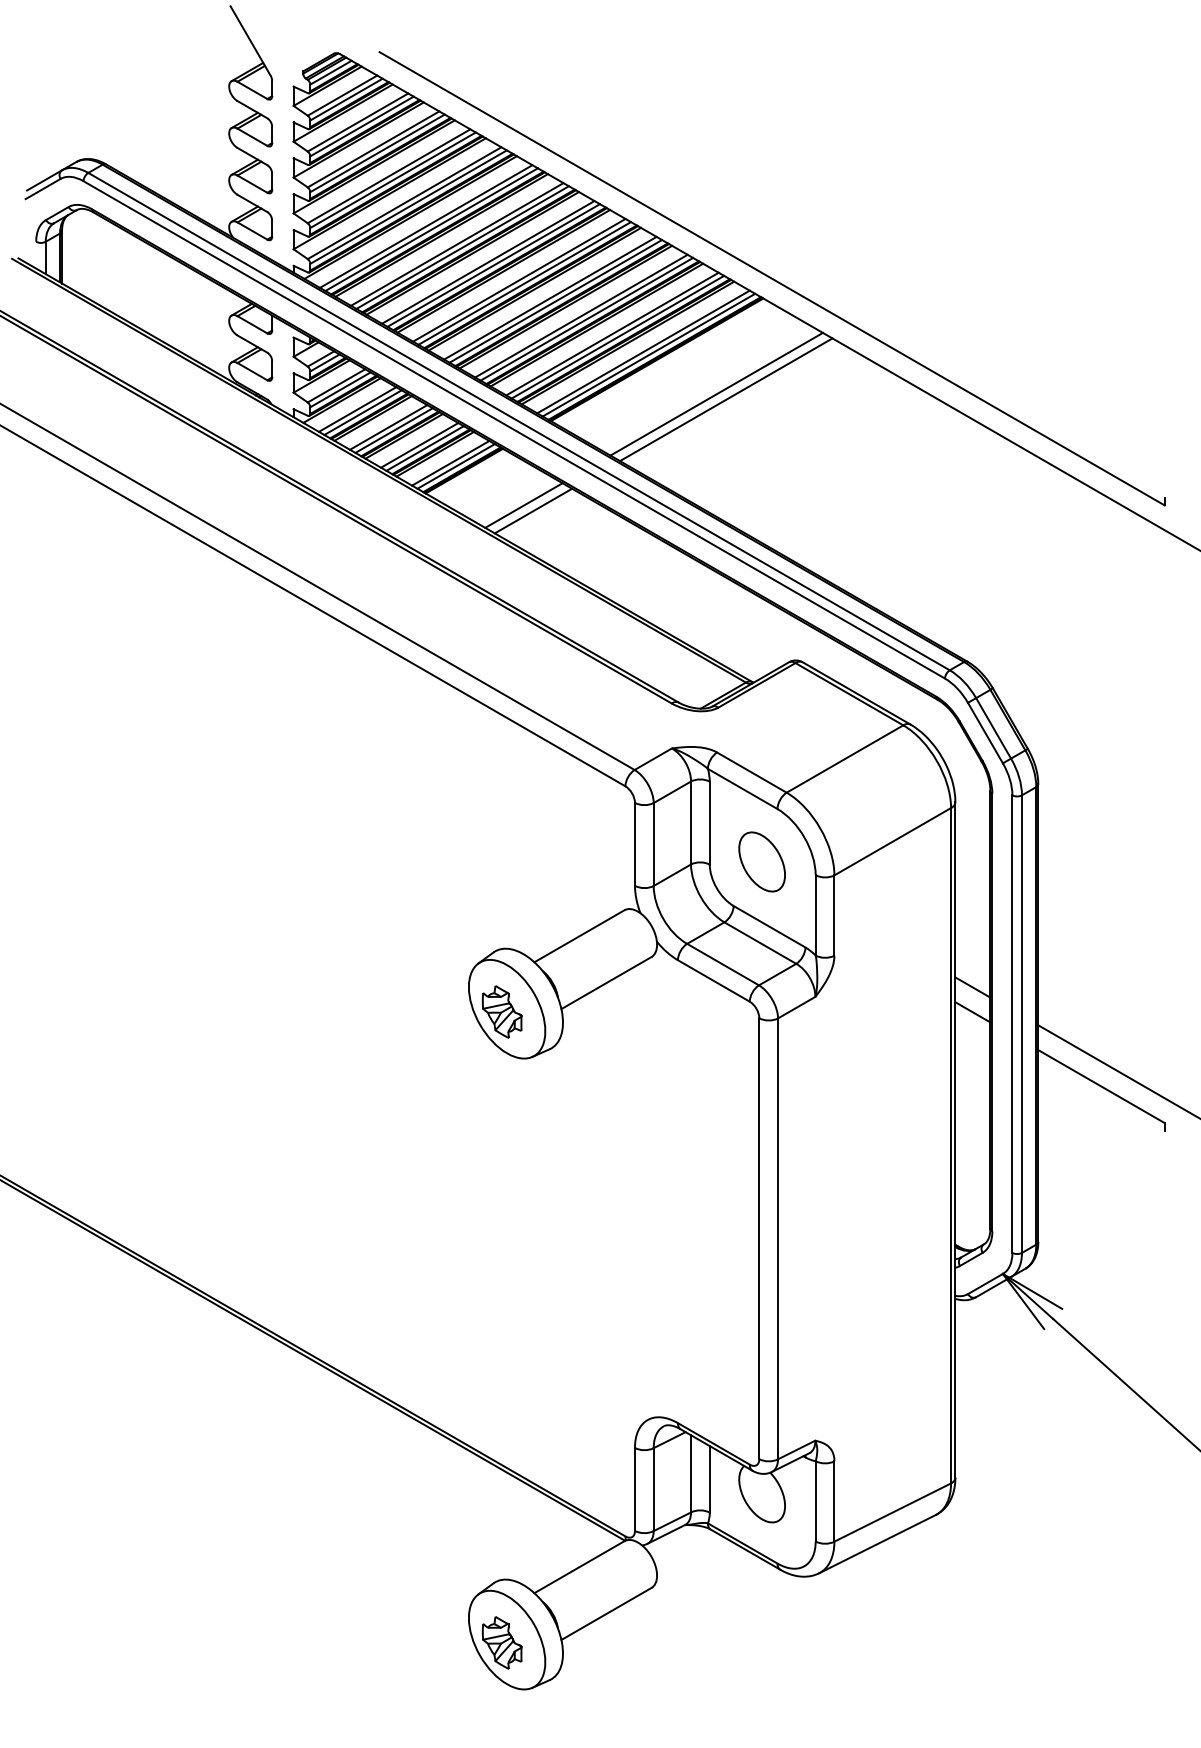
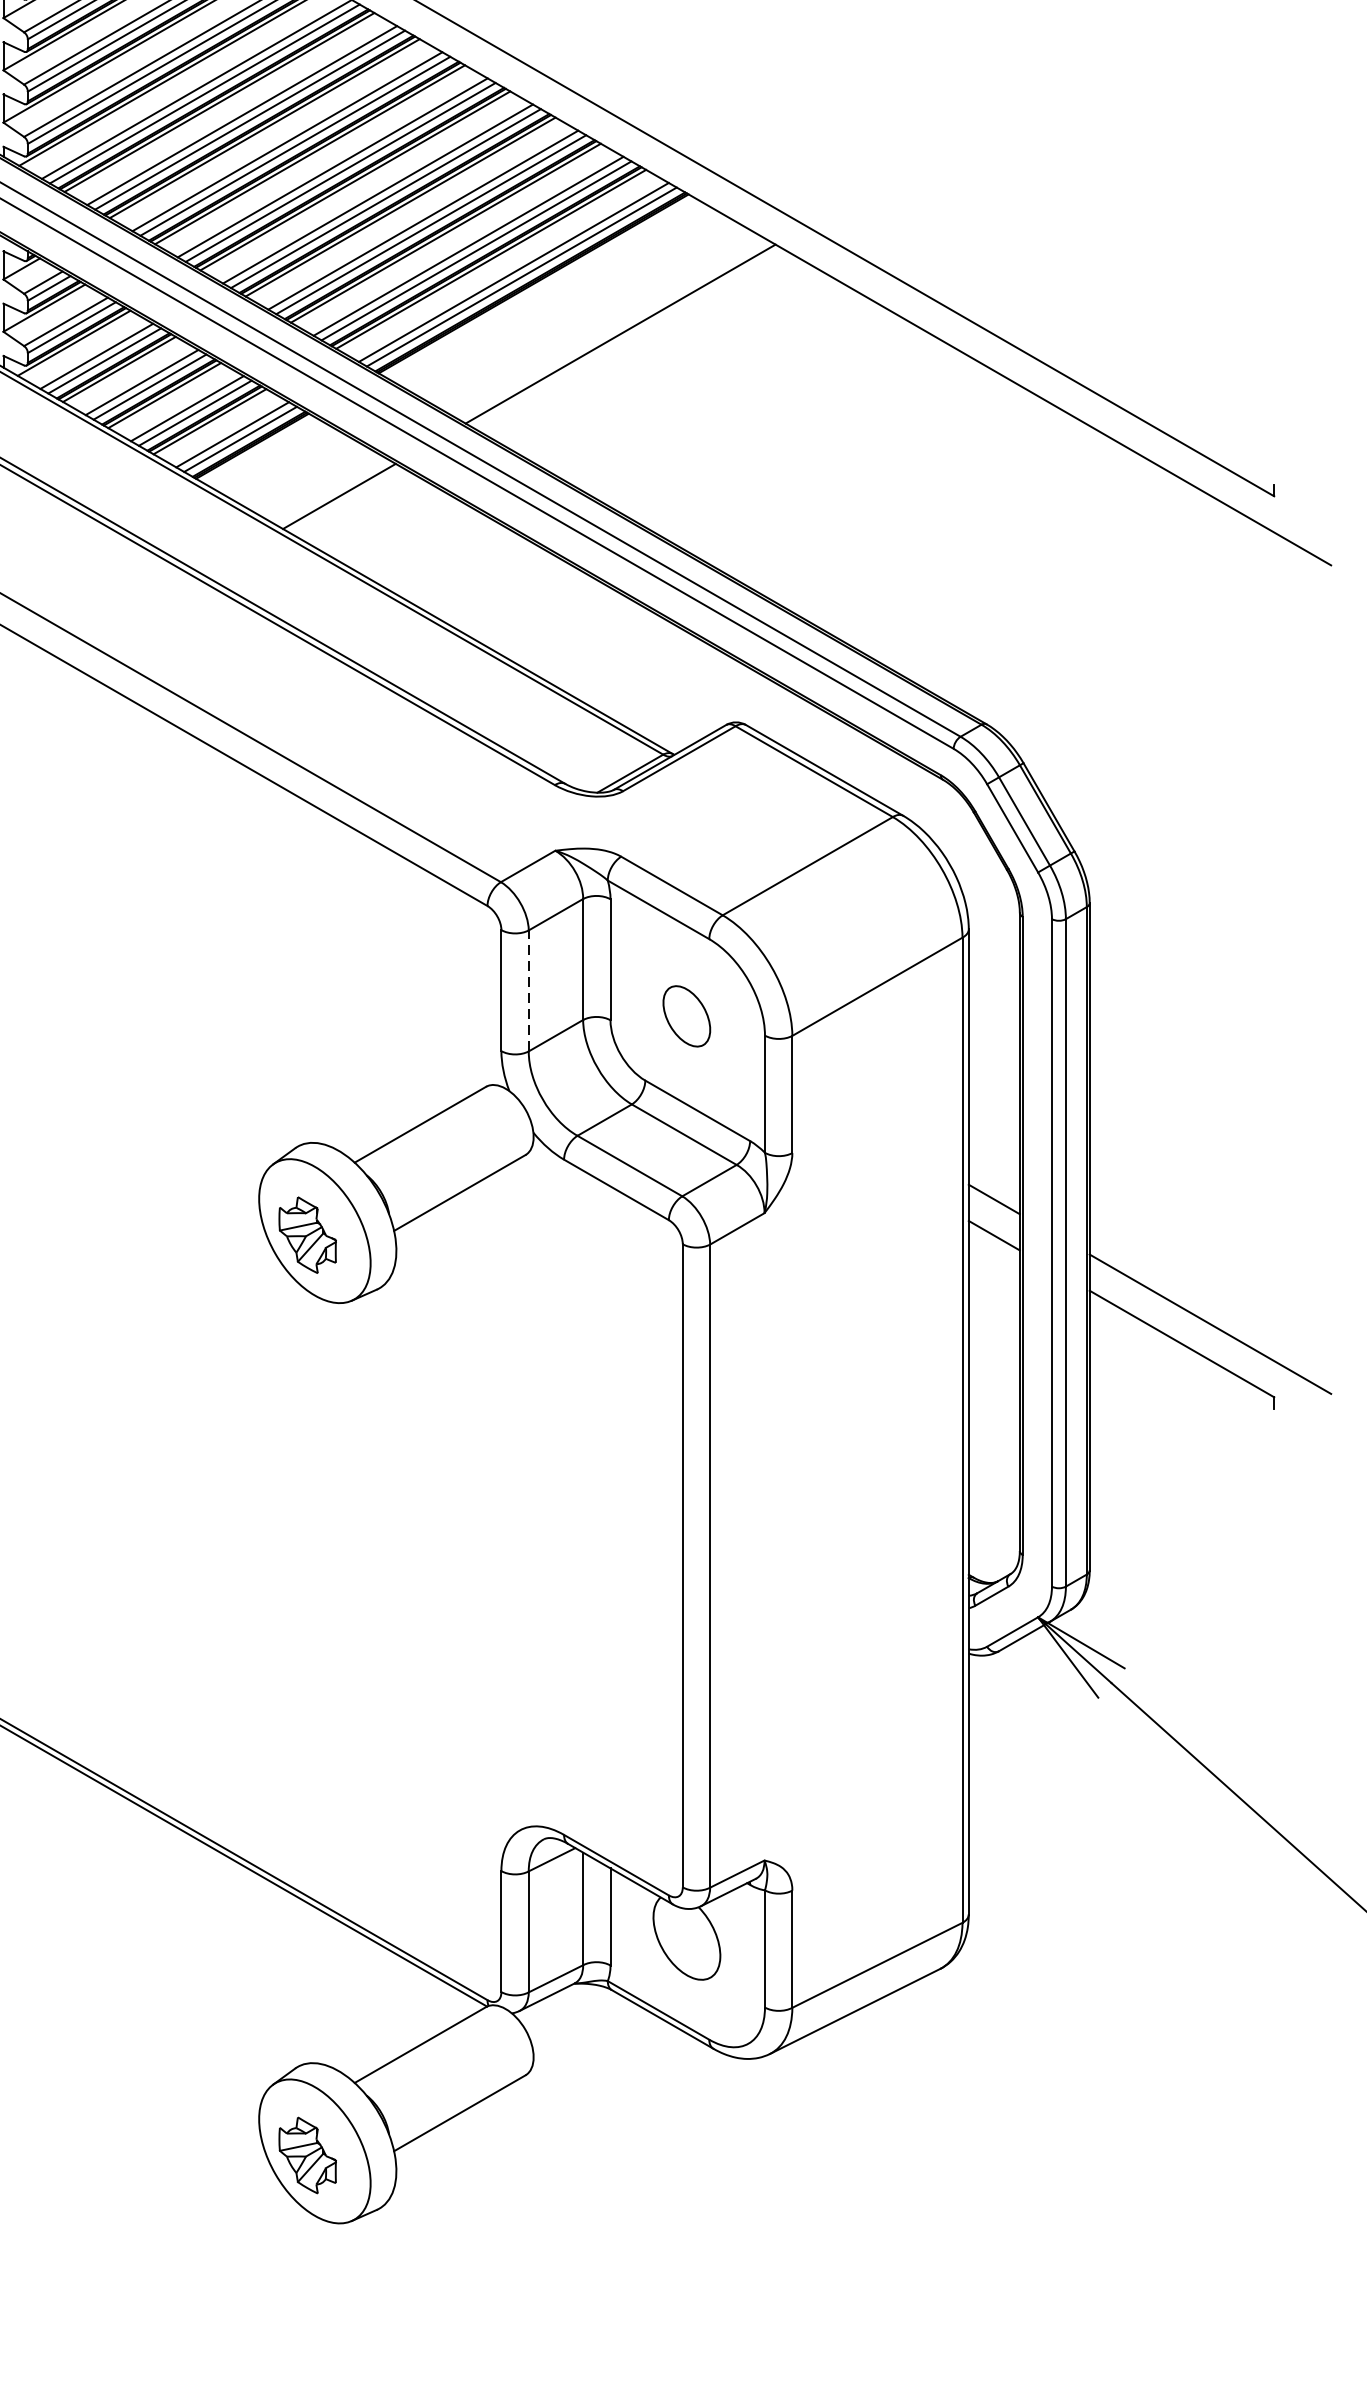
line: (726, 399) -> (634, 341), removed
line: (533, 510) -> (353, 503), removed
line: (653, 844) -> (528, 990), solid -> dashed
part: (761, 861) -> (685, 1015), size x0.7

